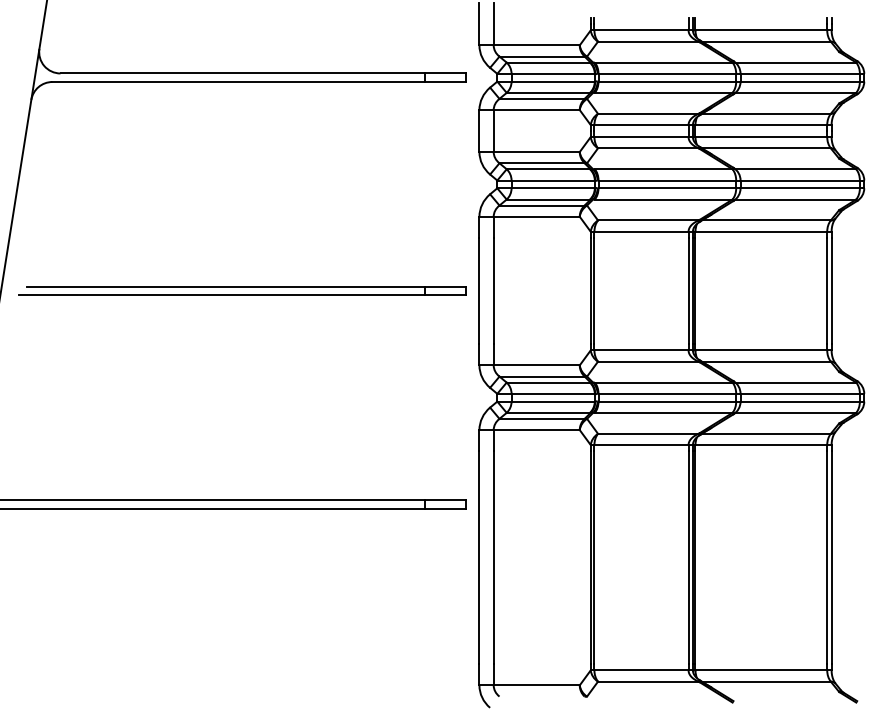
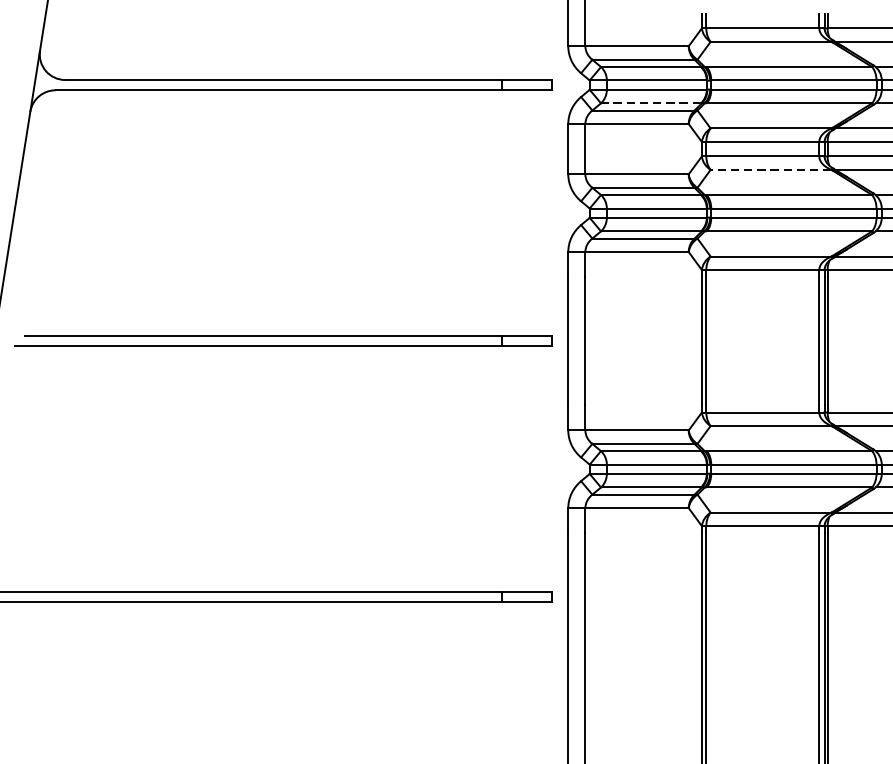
line: (548, 92) -> (651, 102), solid -> dashed
line: (647, 148) -> (770, 170), solid -> dashed

